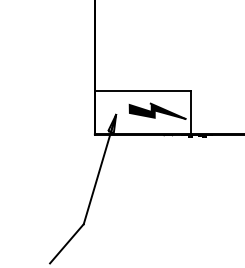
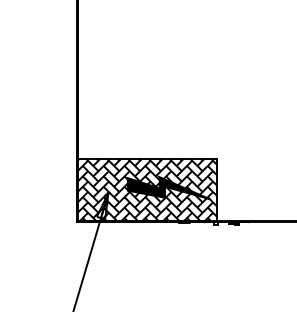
hatch: (142, 112) -> (146, 189), added

